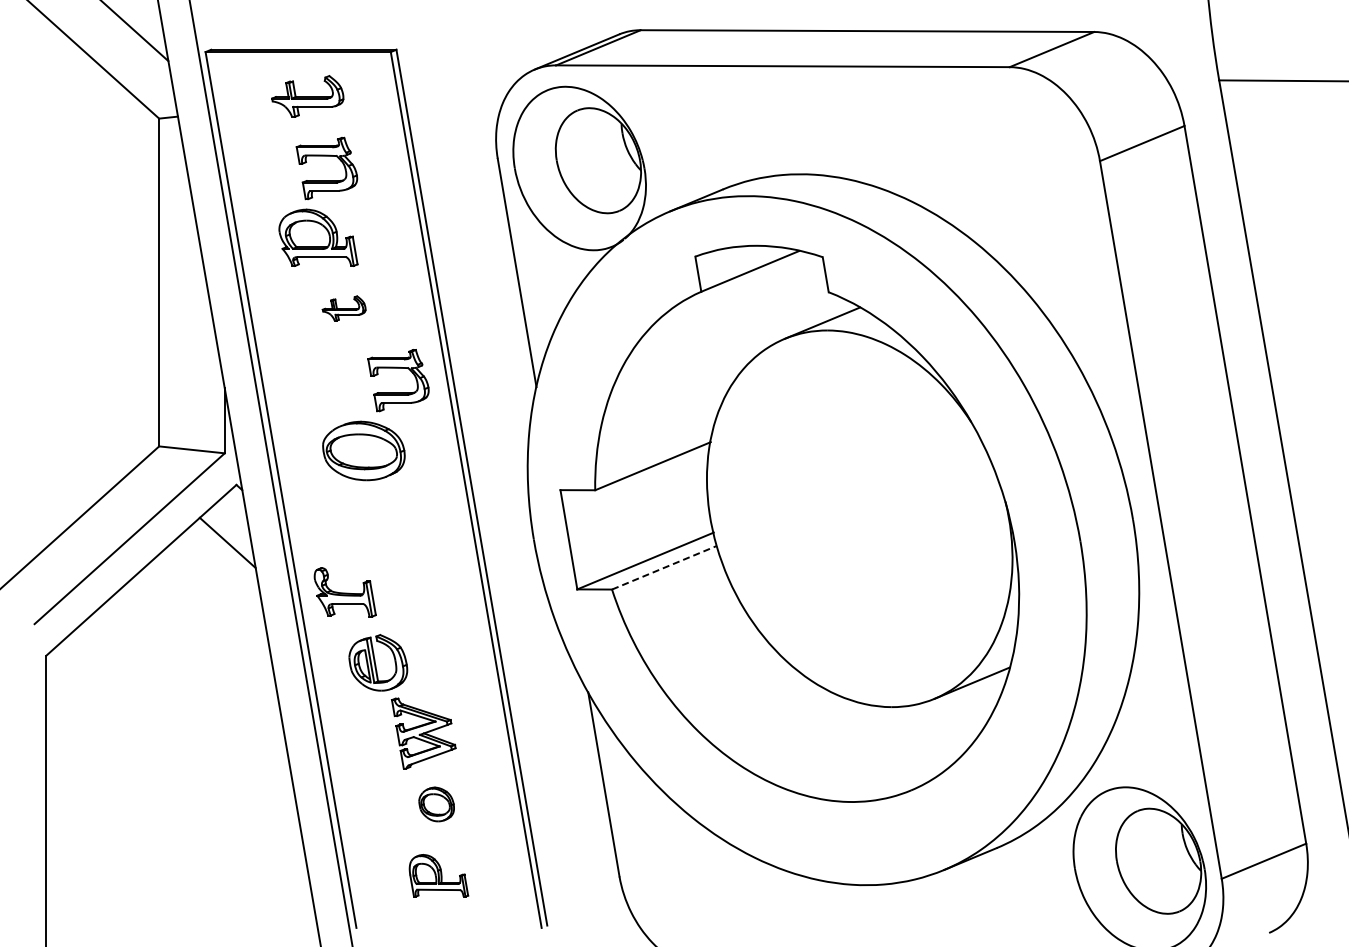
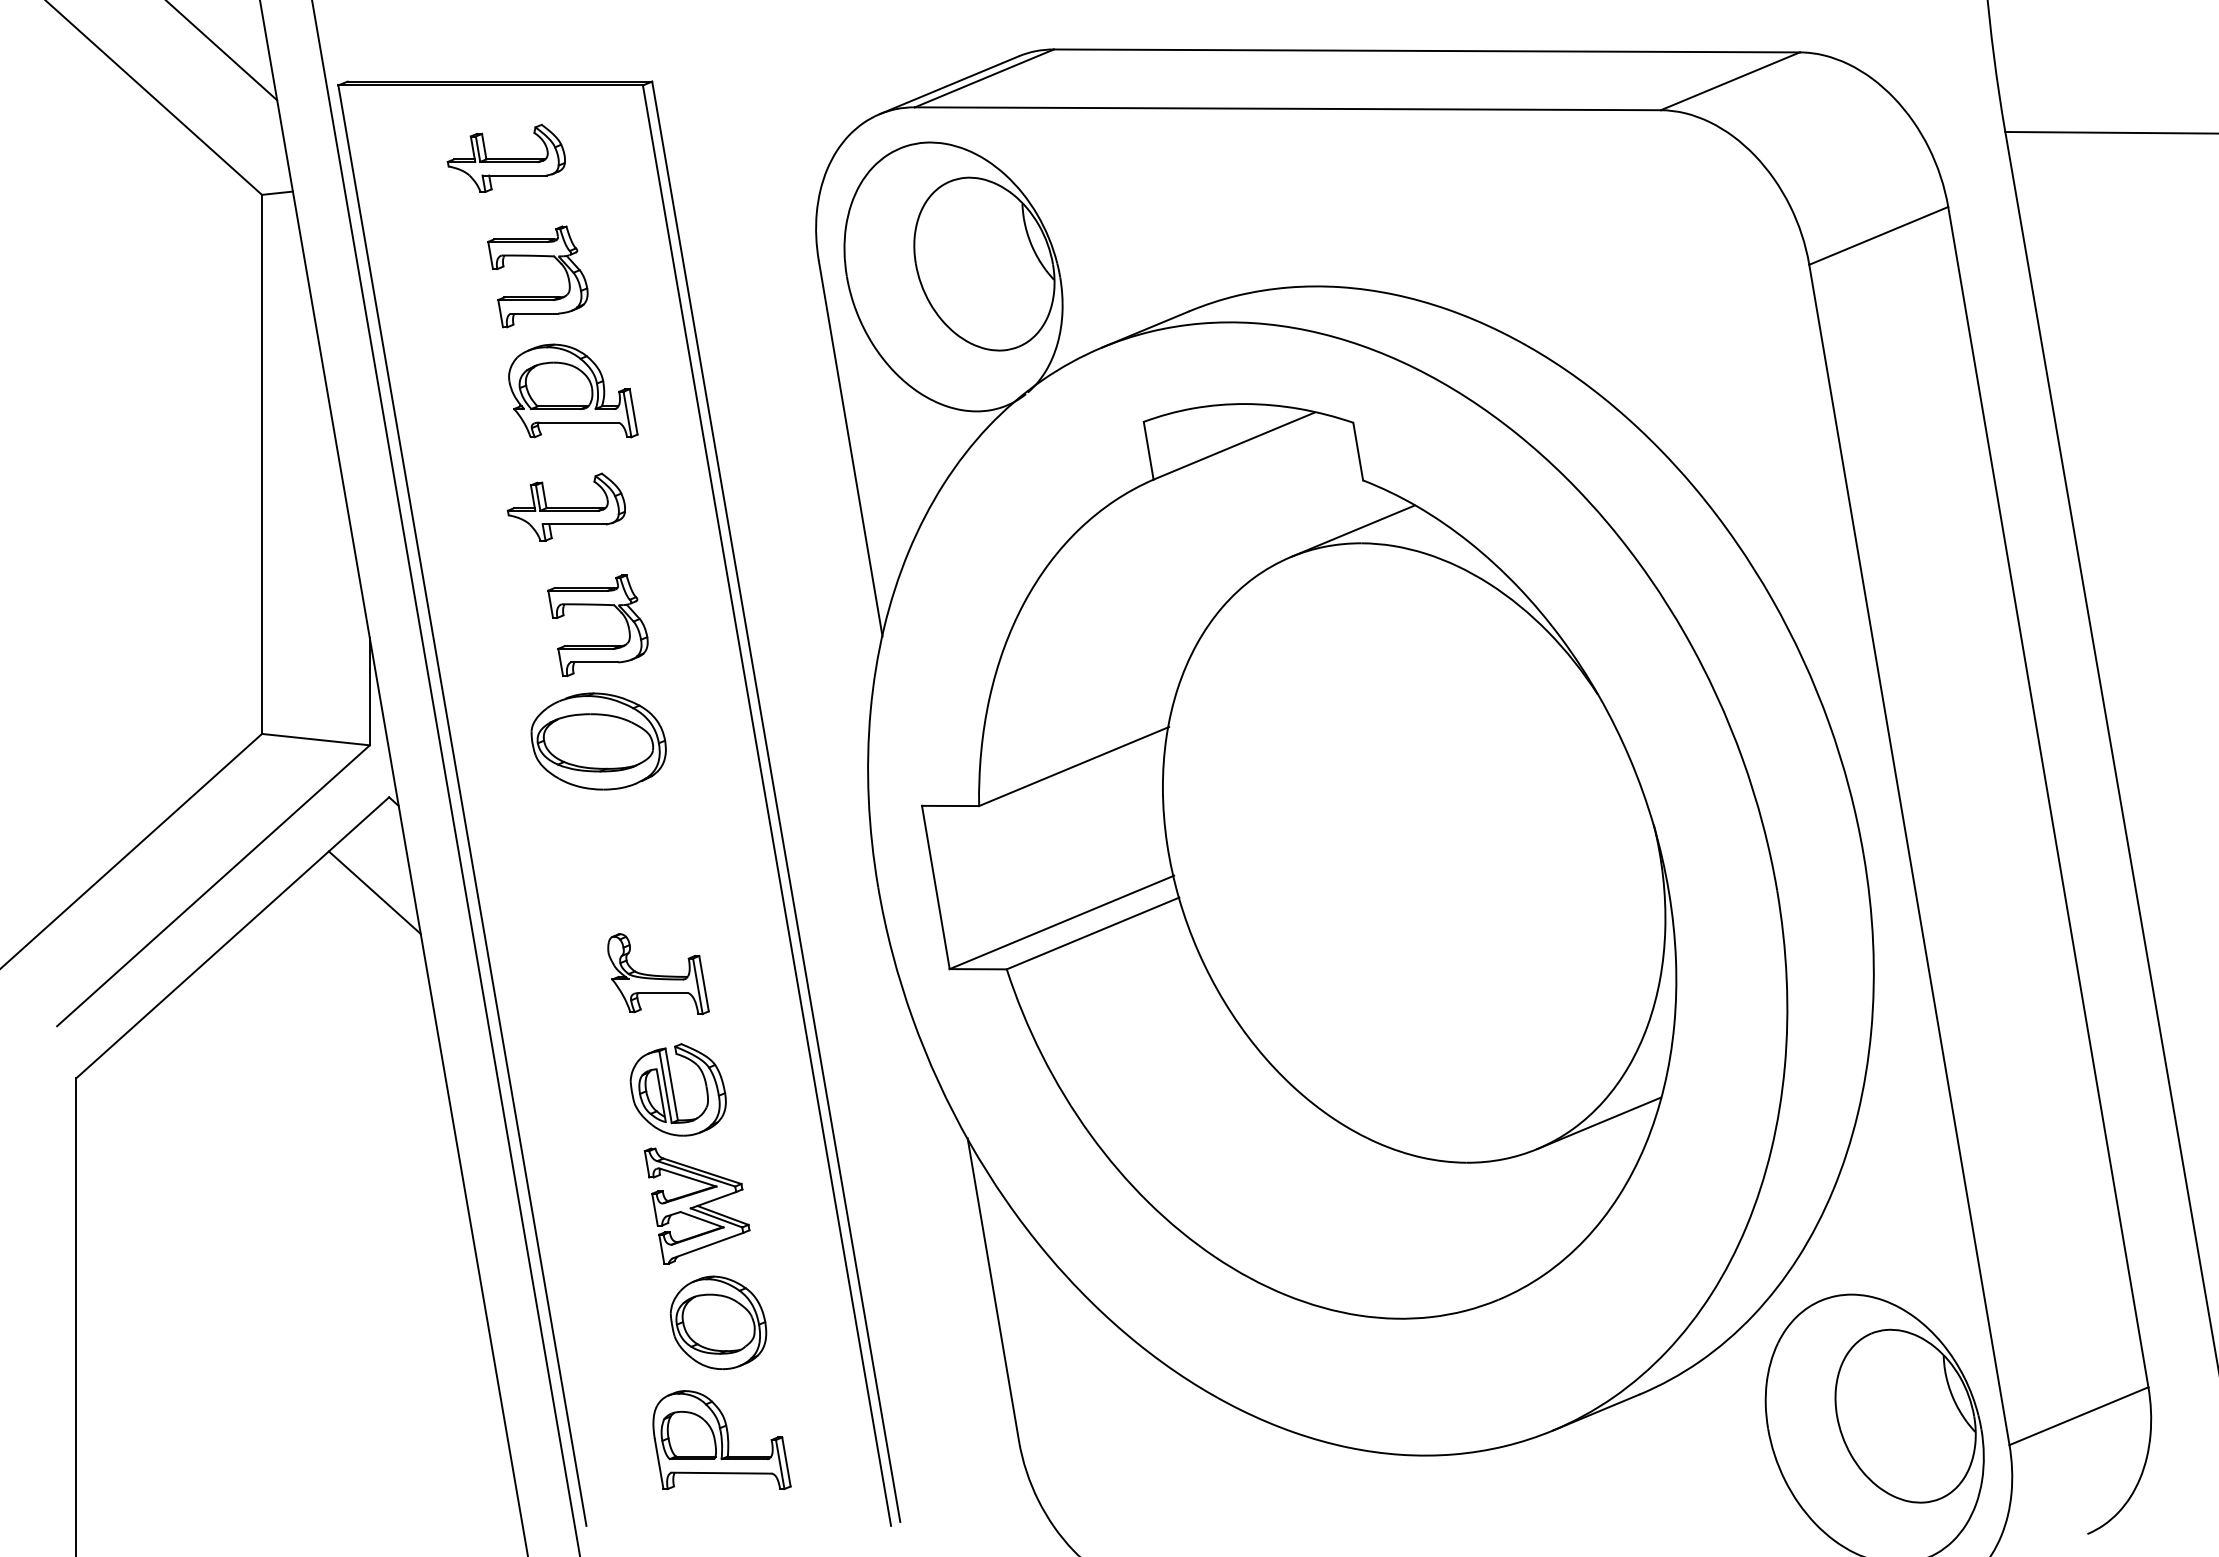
part: (318, 237) -> (573, 390), moved
part: (343, 308) -> (565, 507), size x1.67
part: (398, 368) -> (598, 605), moved
line: (664, 567) -> (1093, 933), dashed -> solid
part: (344, 592) -> (657, 974), moved
part: (378, 662) -> (678, 1089), moved
part: (436, 804) -> (718, 1322), size x1.67
part: (438, 875) -> (721, 1439), size x1.43

